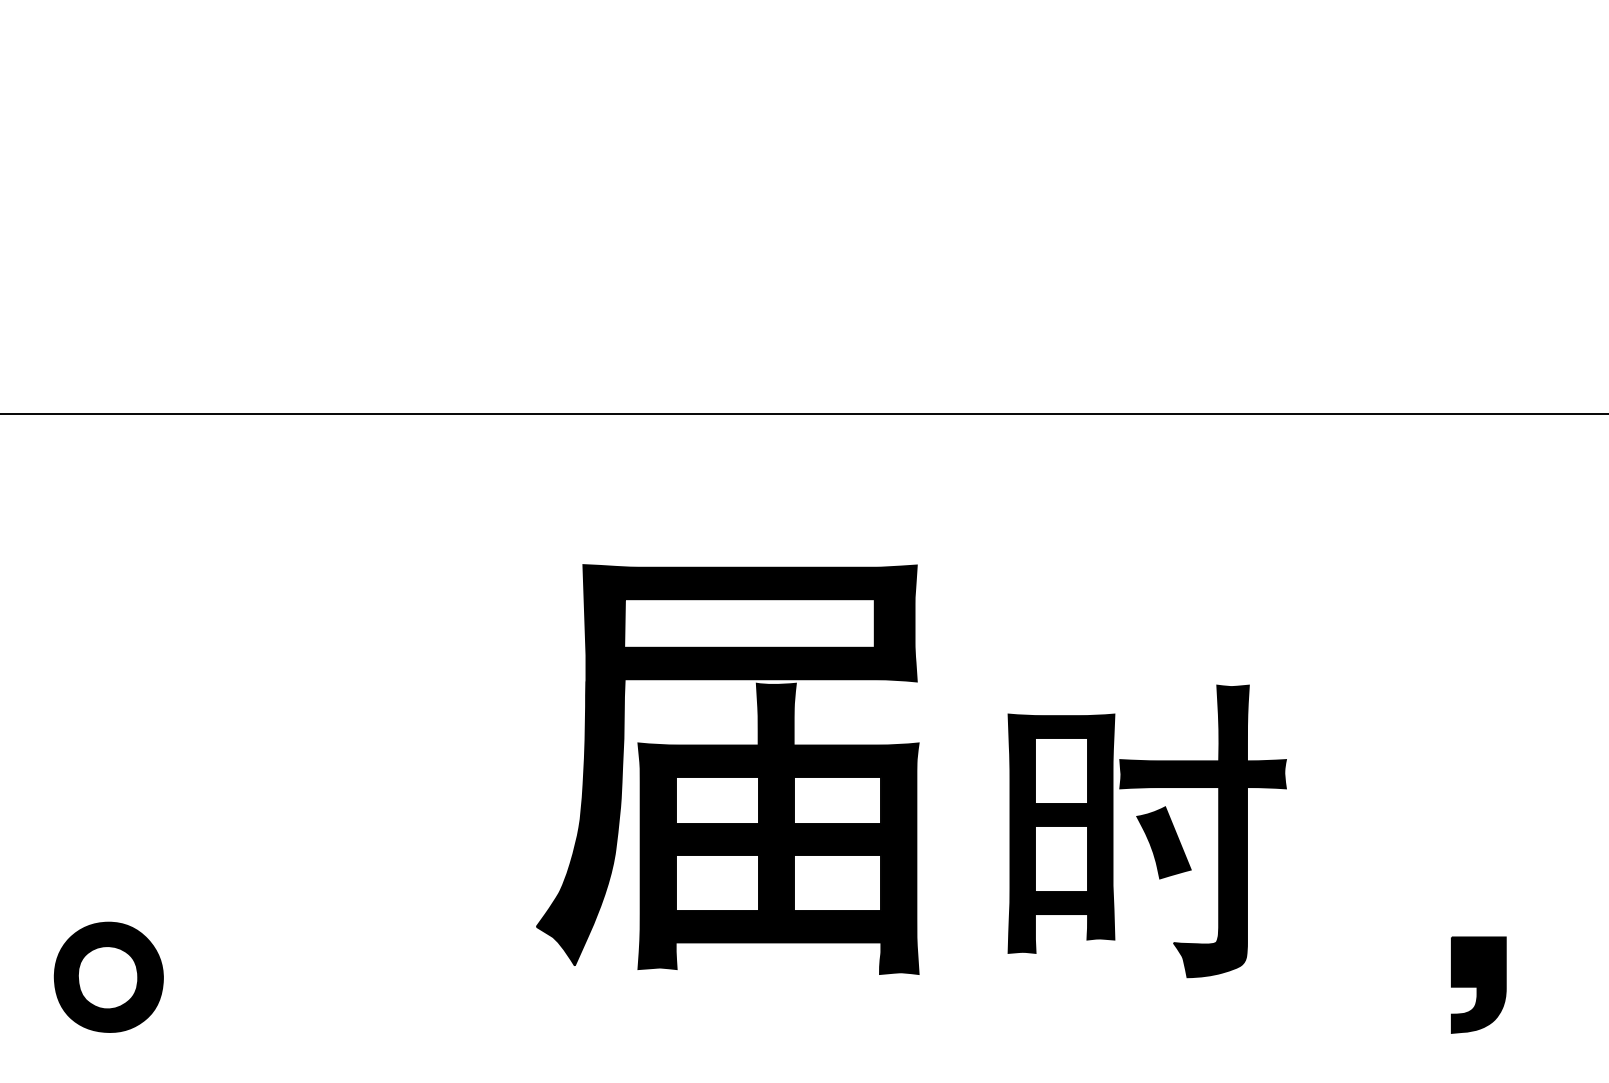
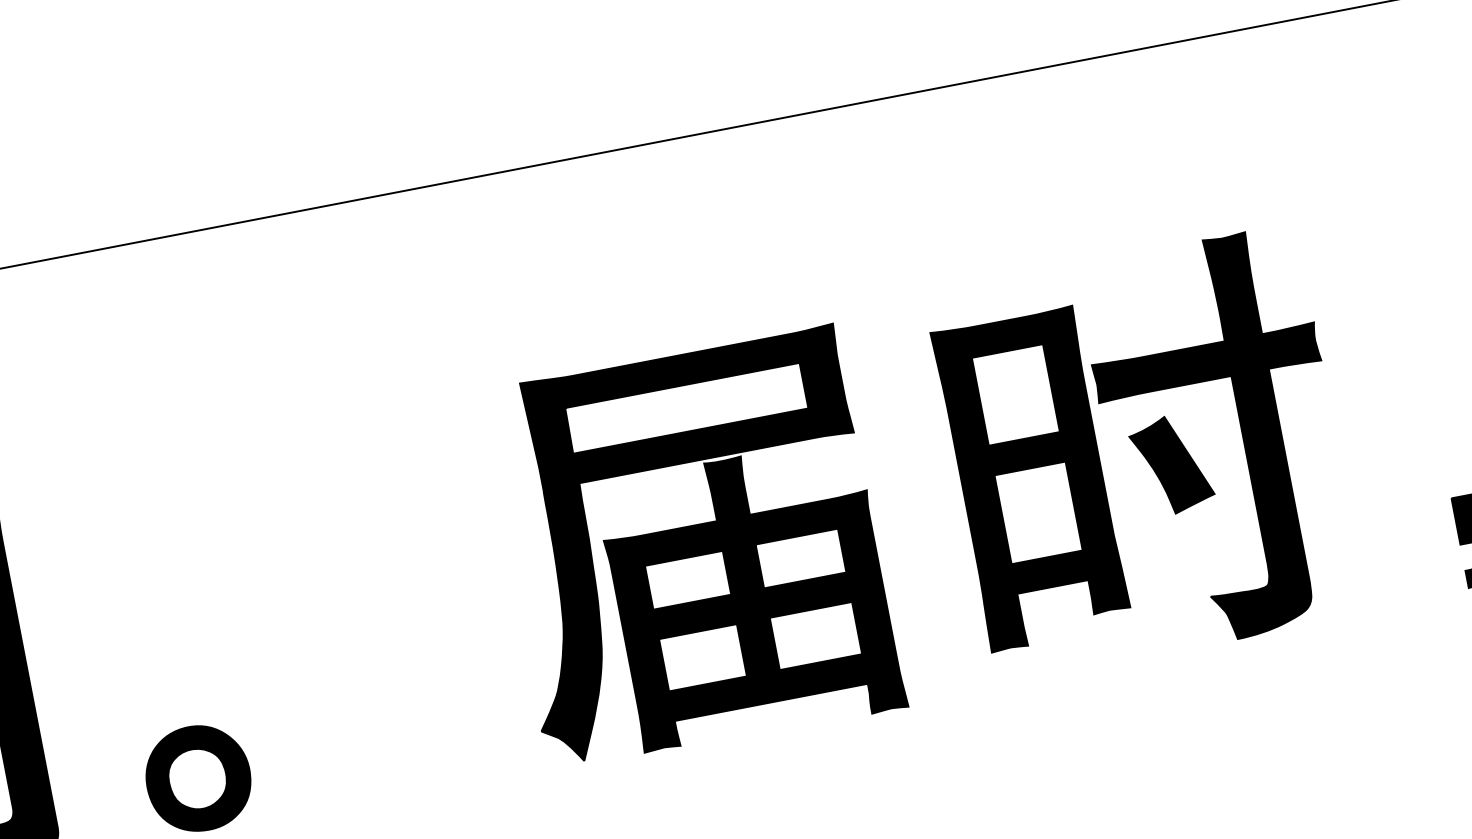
part: (727, 769) -> (692, 549), moved
part: (1147, 831) -> (1146, 453), size x1.43

